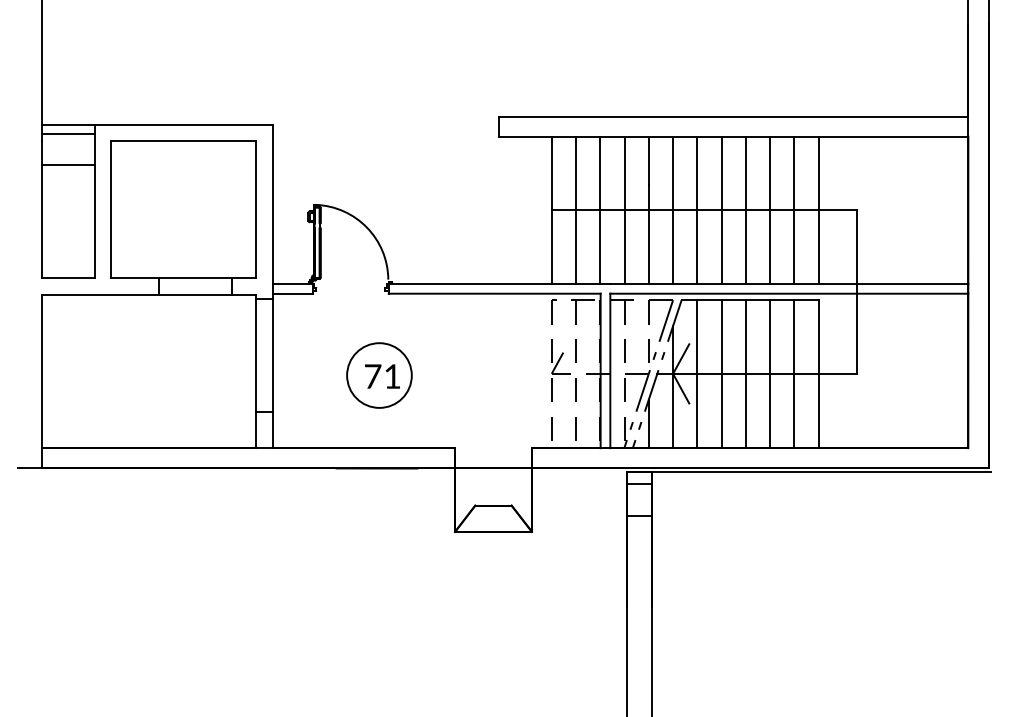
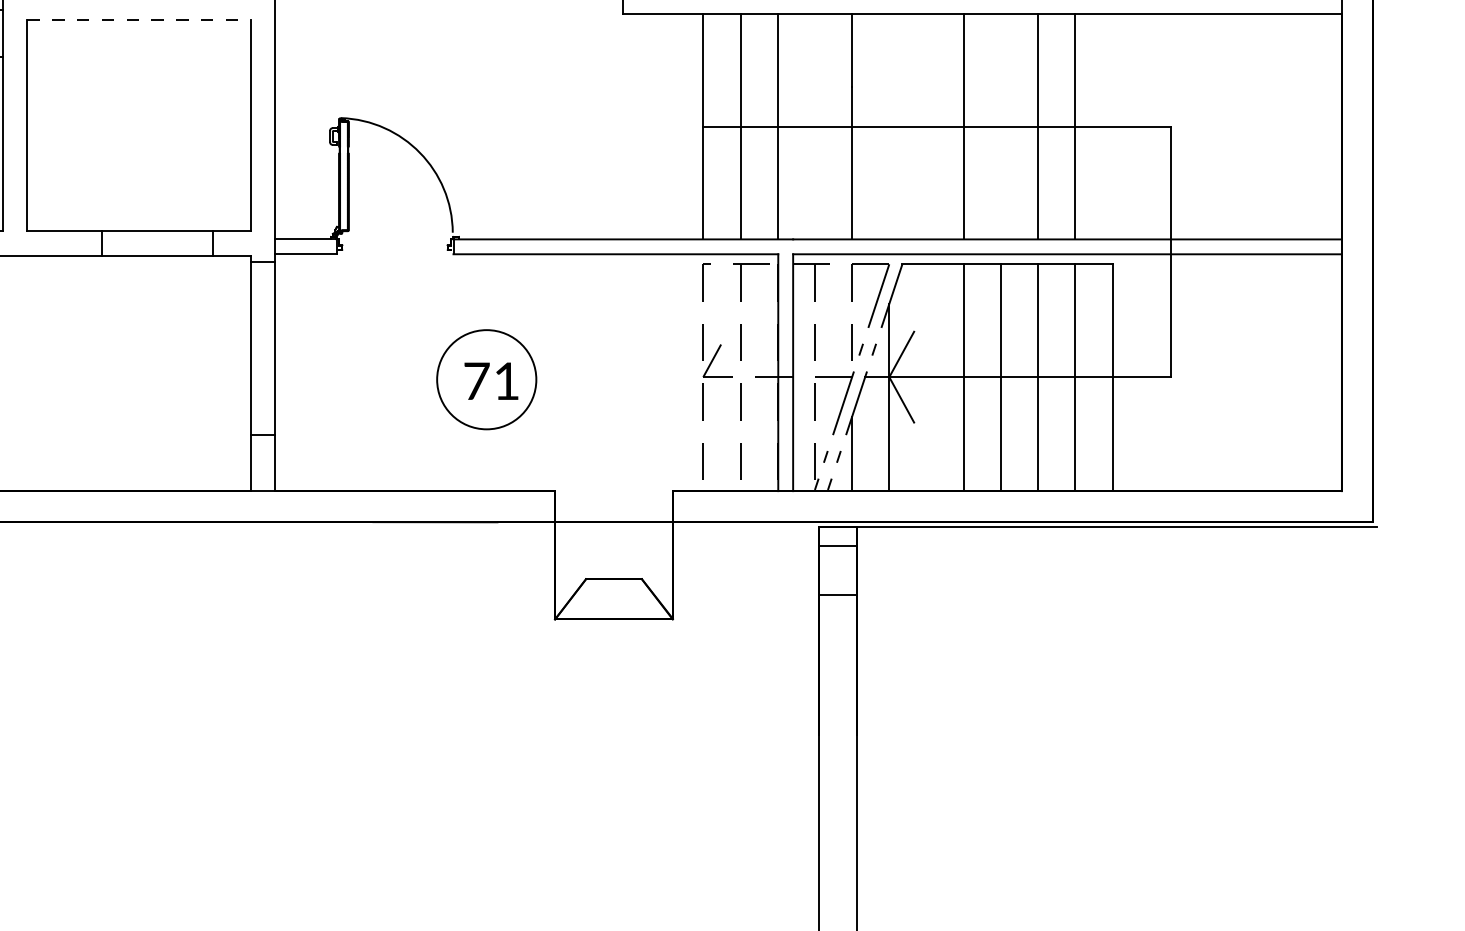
line: (183, 140) -> (138, 19), solid -> dashed
line: (624, 210) -> (814, 126), removed
line: (673, 210) -> (889, 126), removed
line: (697, 210) -> (926, 126), removed
line: (745, 210) -> (1000, 126), removed
line: (818, 210) -> (1112, 126), removed
line: (697, 374) -> (926, 378), removed
part: (379, 375) -> (486, 379), moved

